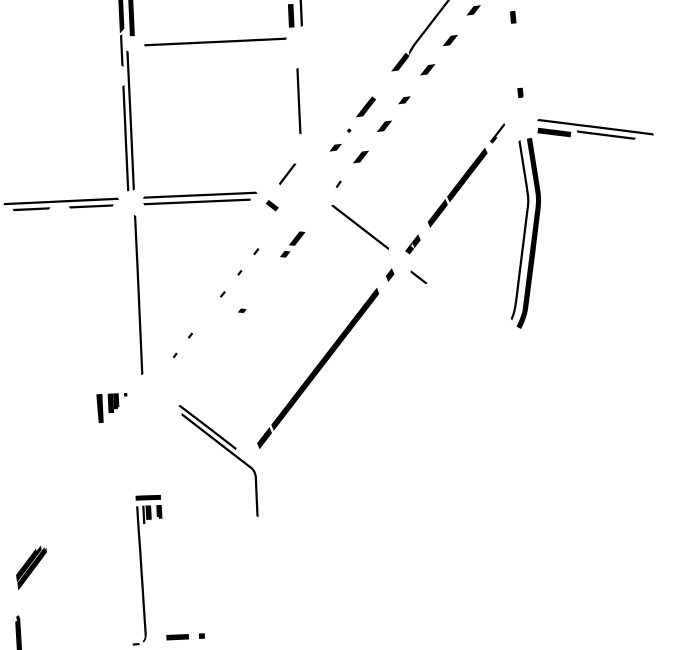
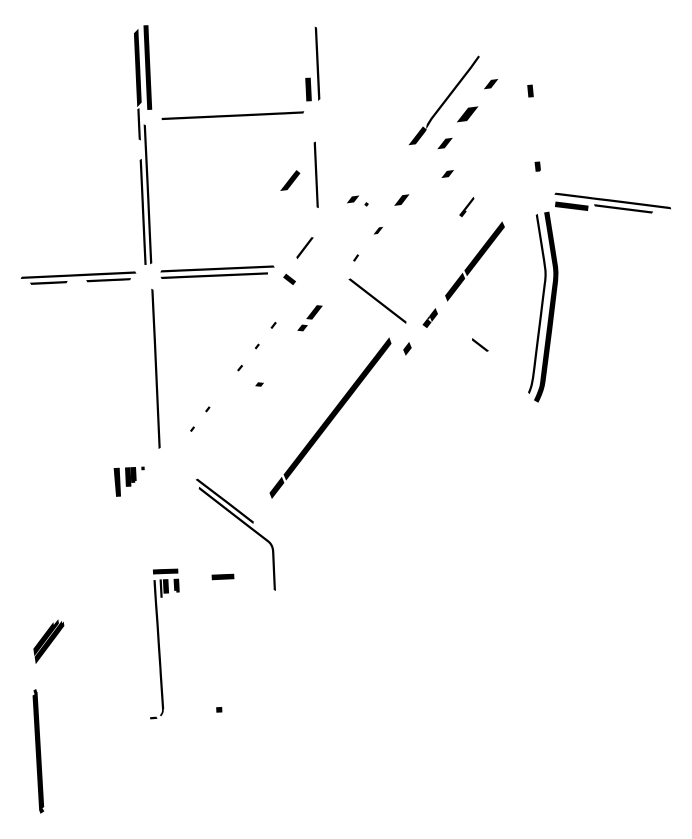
part: (450, 39) -> (467, 113), size x1.4
part: (404, 99) -> (447, 173), moved
part: (366, 106) -> (290, 180), moved
line: (497, 132) -> (466, 206), moved
part: (335, 147) -> (352, 199), moved
part: (361, 156) -> (378, 230), size x0.6
line: (419, 276) -> (480, 344), moved
part: (318, 367) -> (330, 417), moved
part: (177, 636) -> (222, 576), moved

